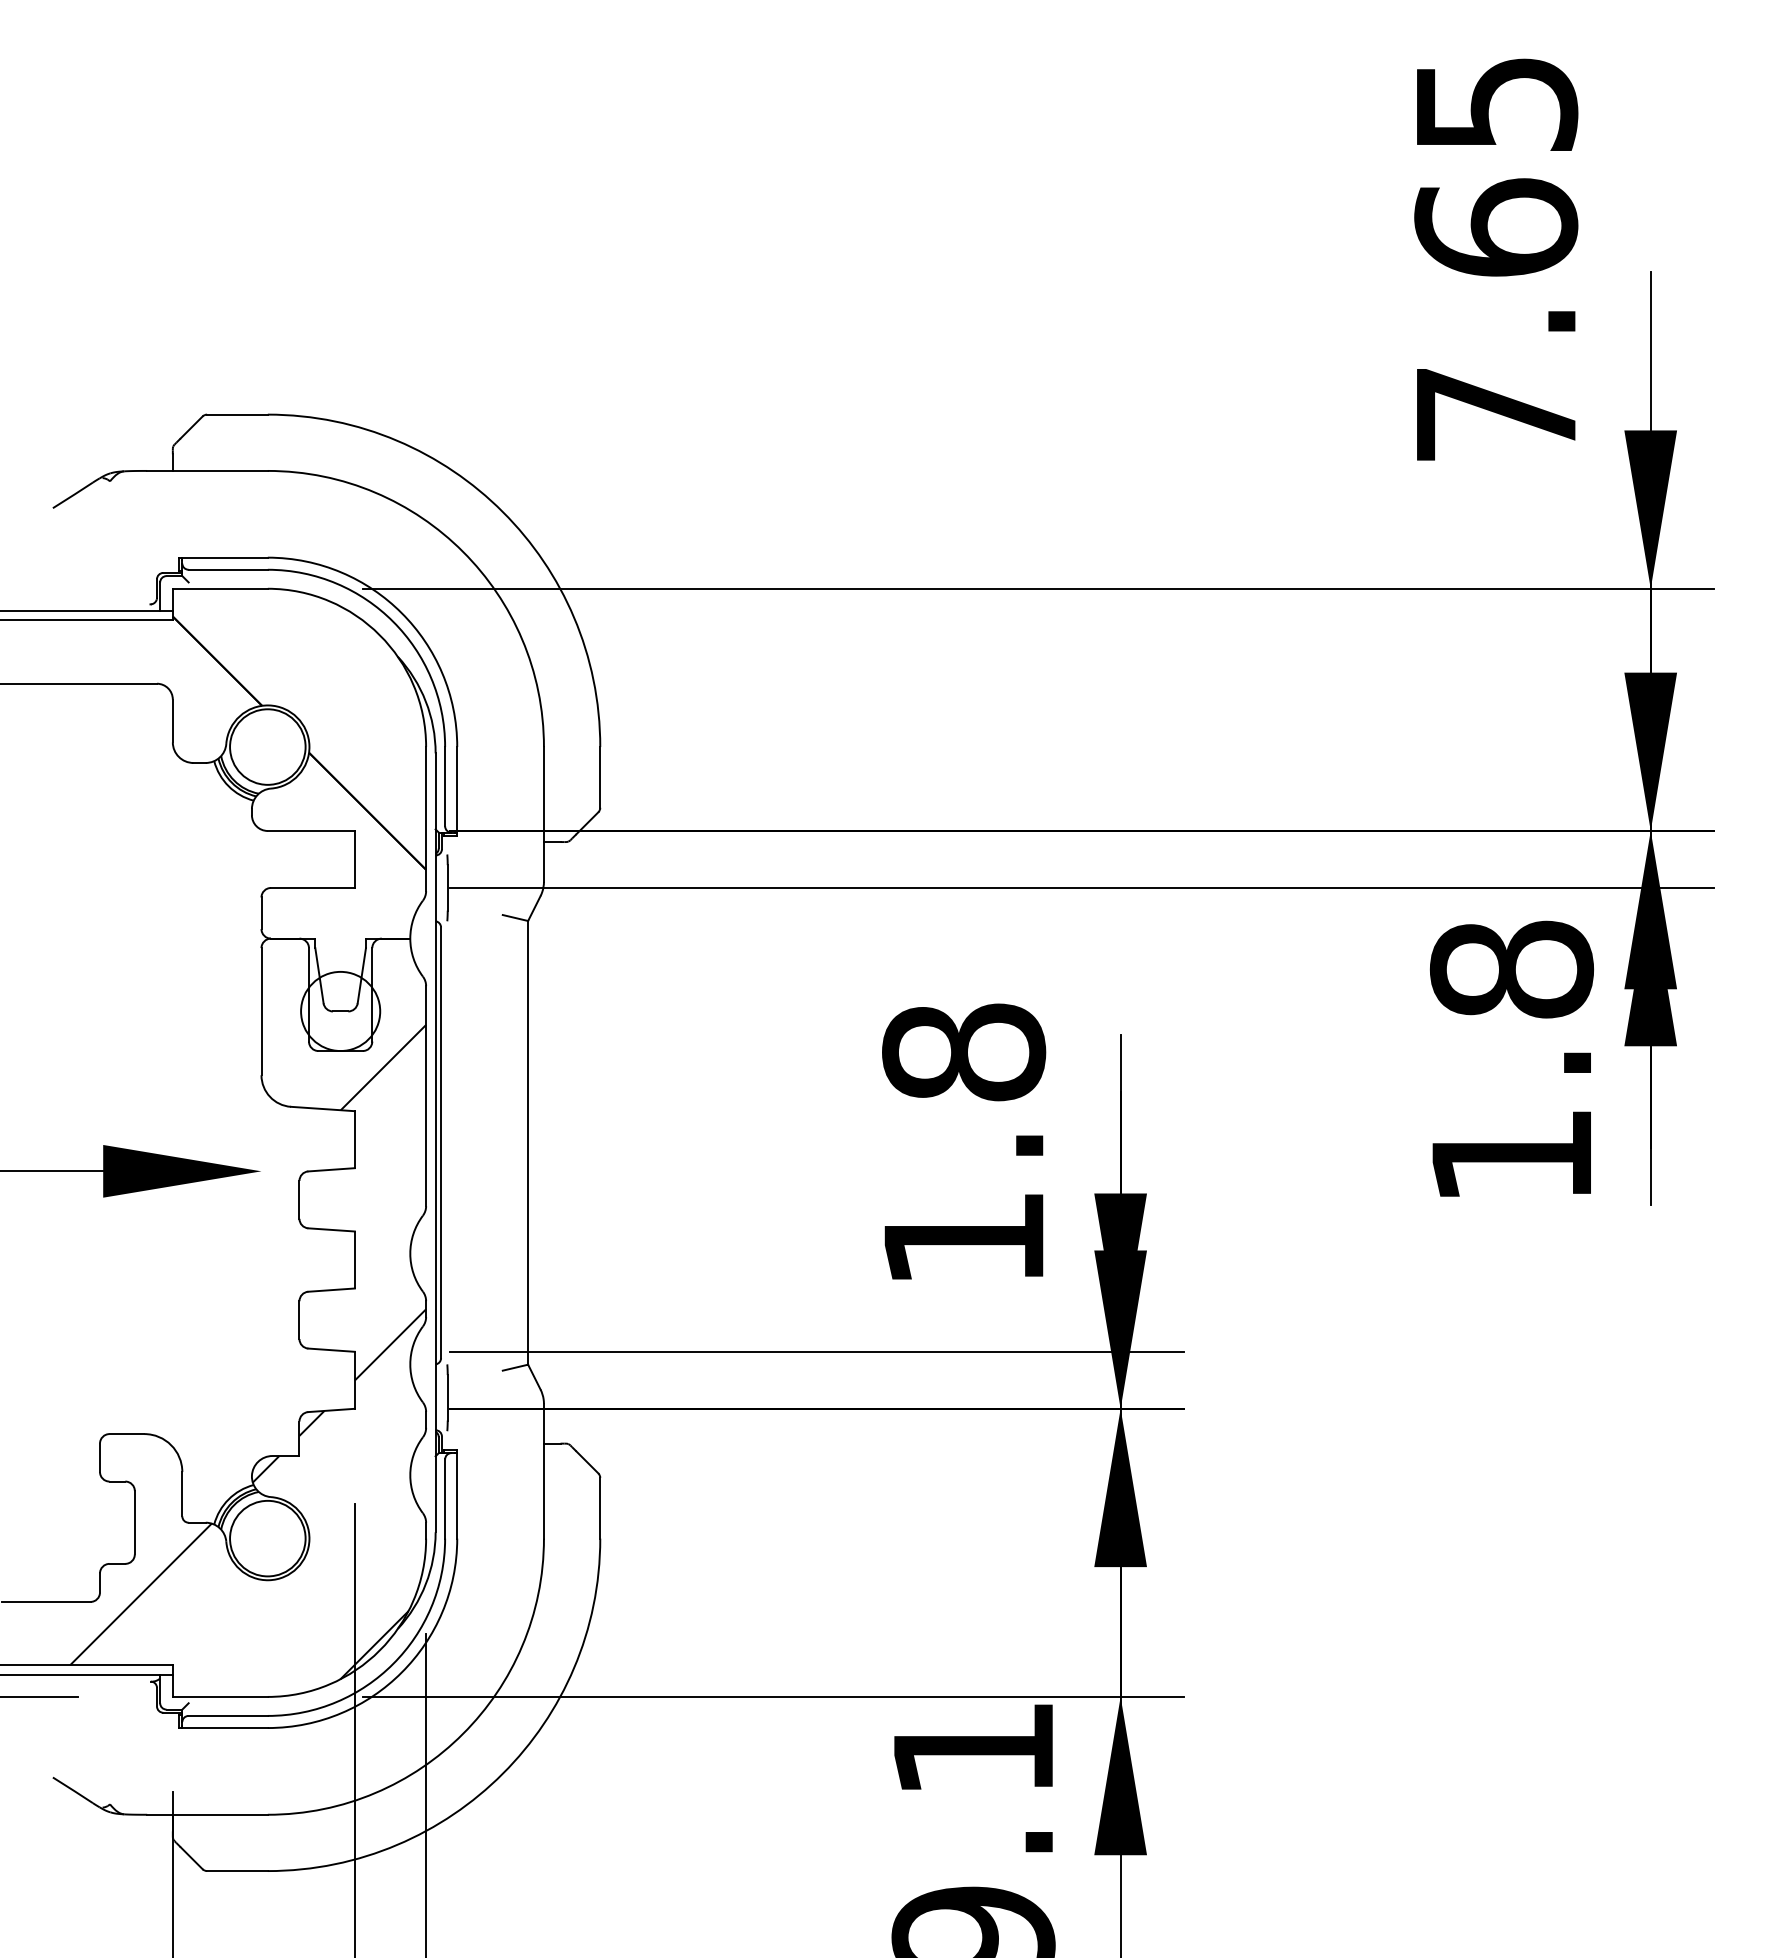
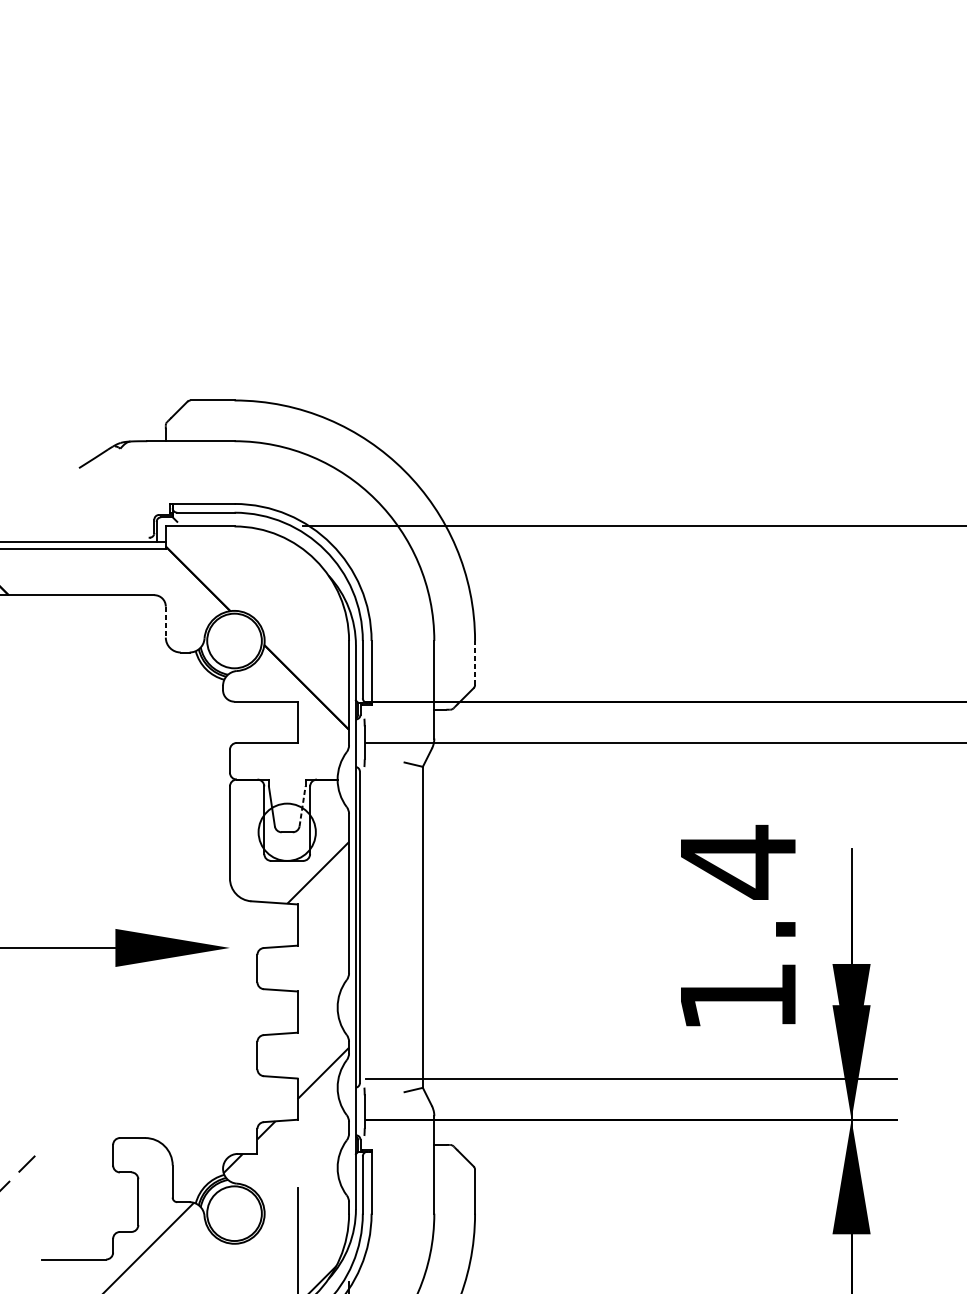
line: (172, 721) -> (165, 622), solid -> dashed
line: (600, 776) -> (475, 662), solid -> dashed
line: (361, 975) -> (302, 806), solid -> dashed
text: (964, 1052) -> (738, 861), 1.8 -> 1.4

